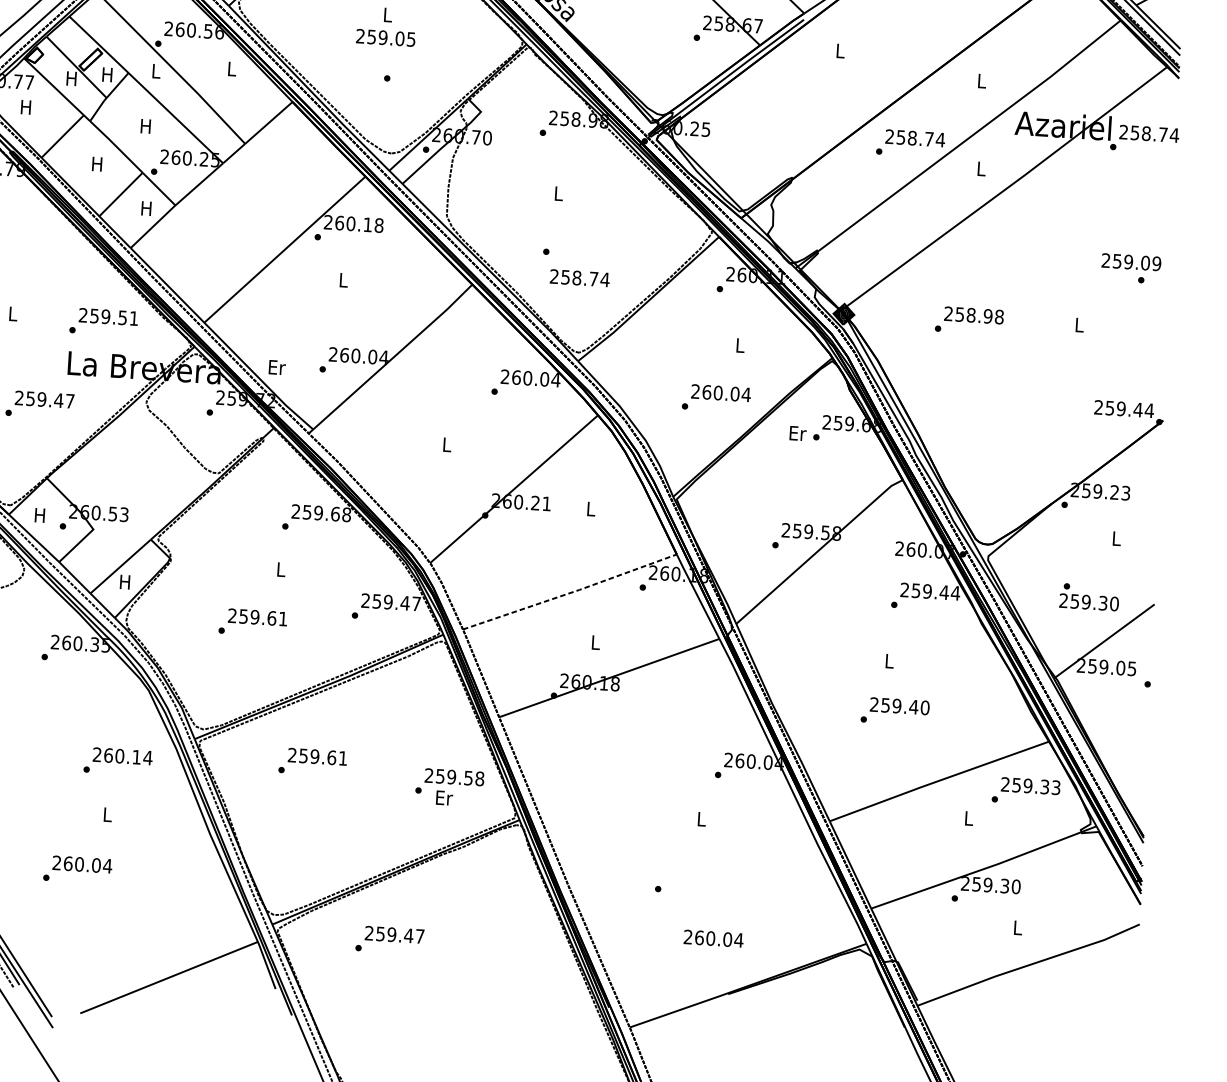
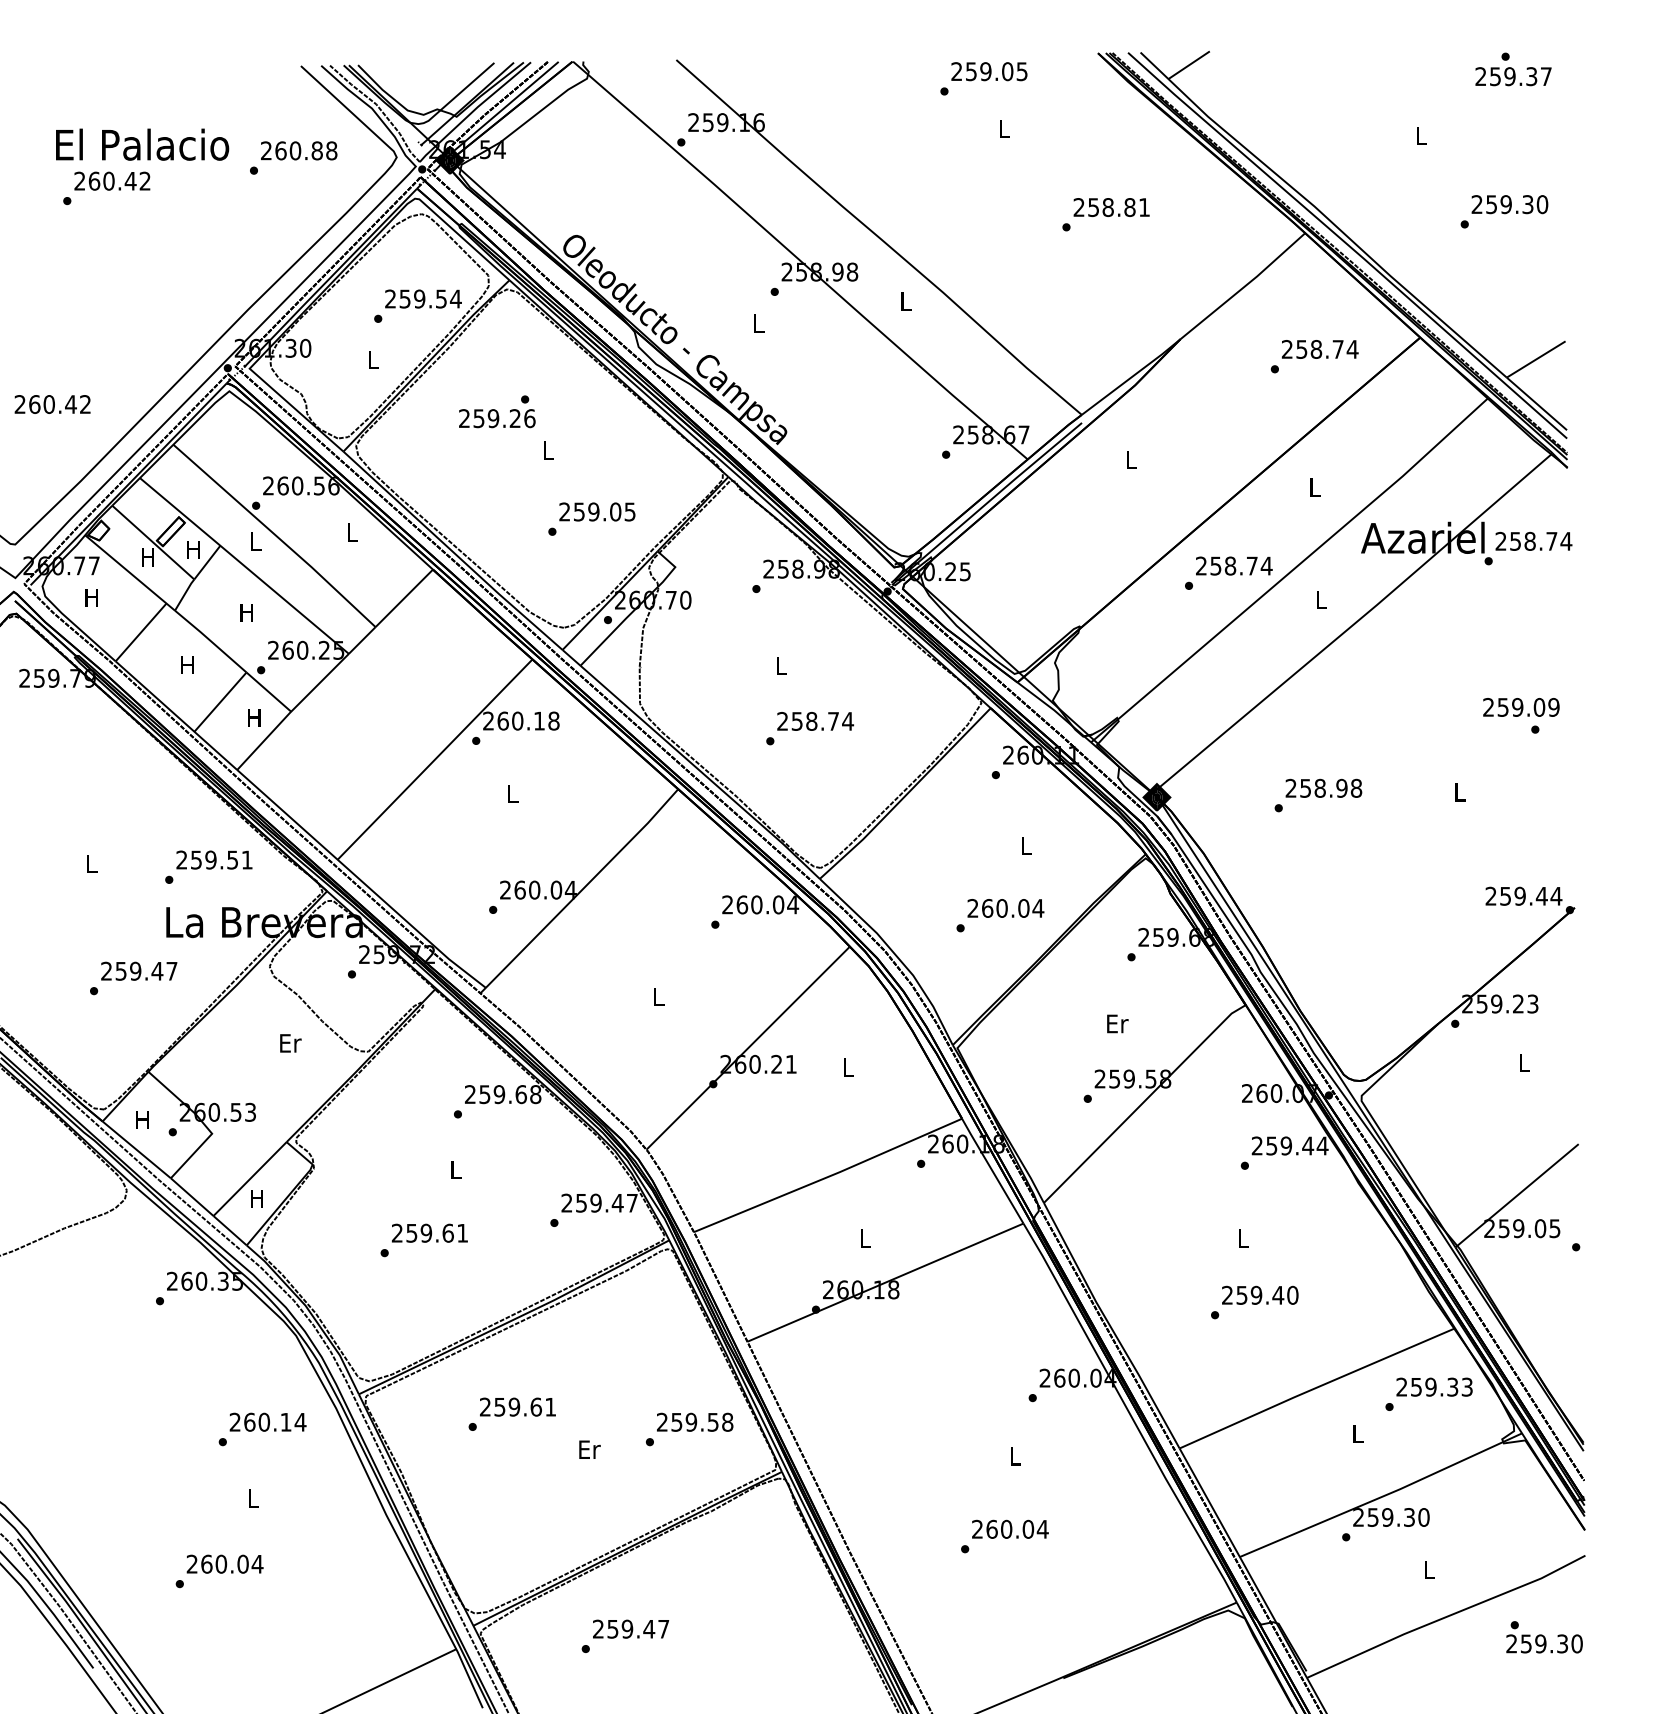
text: (385, 37) -> (597, 511), moved
text: (579, 278) -> (815, 721), moved
text: (277, 367) -> (290, 1043), moved
text: (797, 433) -> (1117, 1023), moved
line: (570, 592) -> (829, 1176), dashed -> solid
text: (1089, 597) -> (1544, 1637), moved
text: (444, 797) -> (589, 1449), moved
text: (713, 938) -> (1010, 1528), moved

